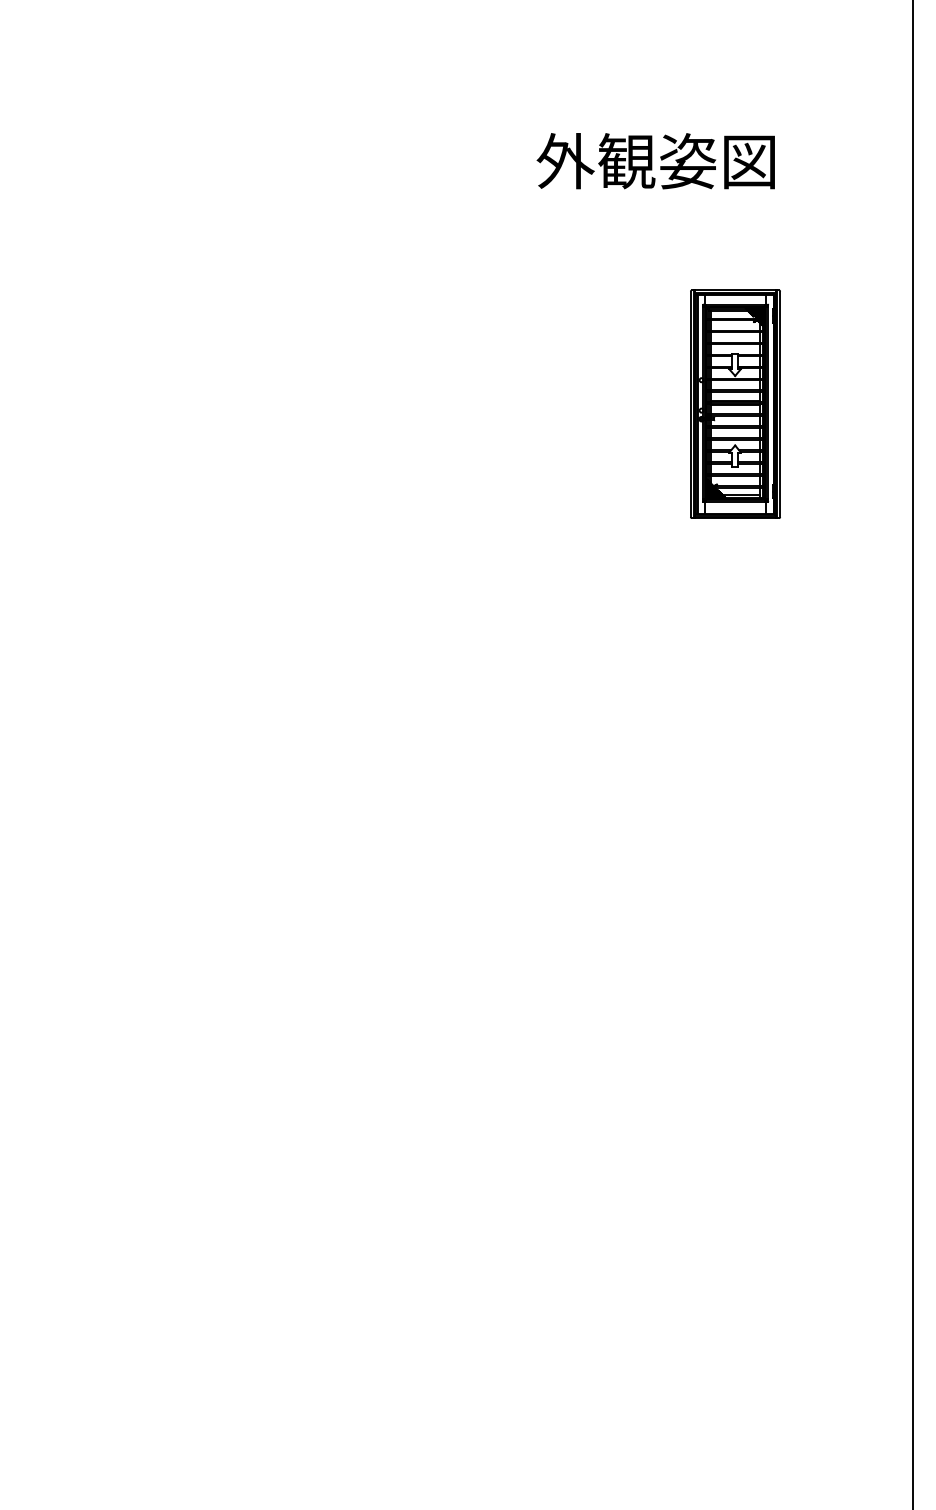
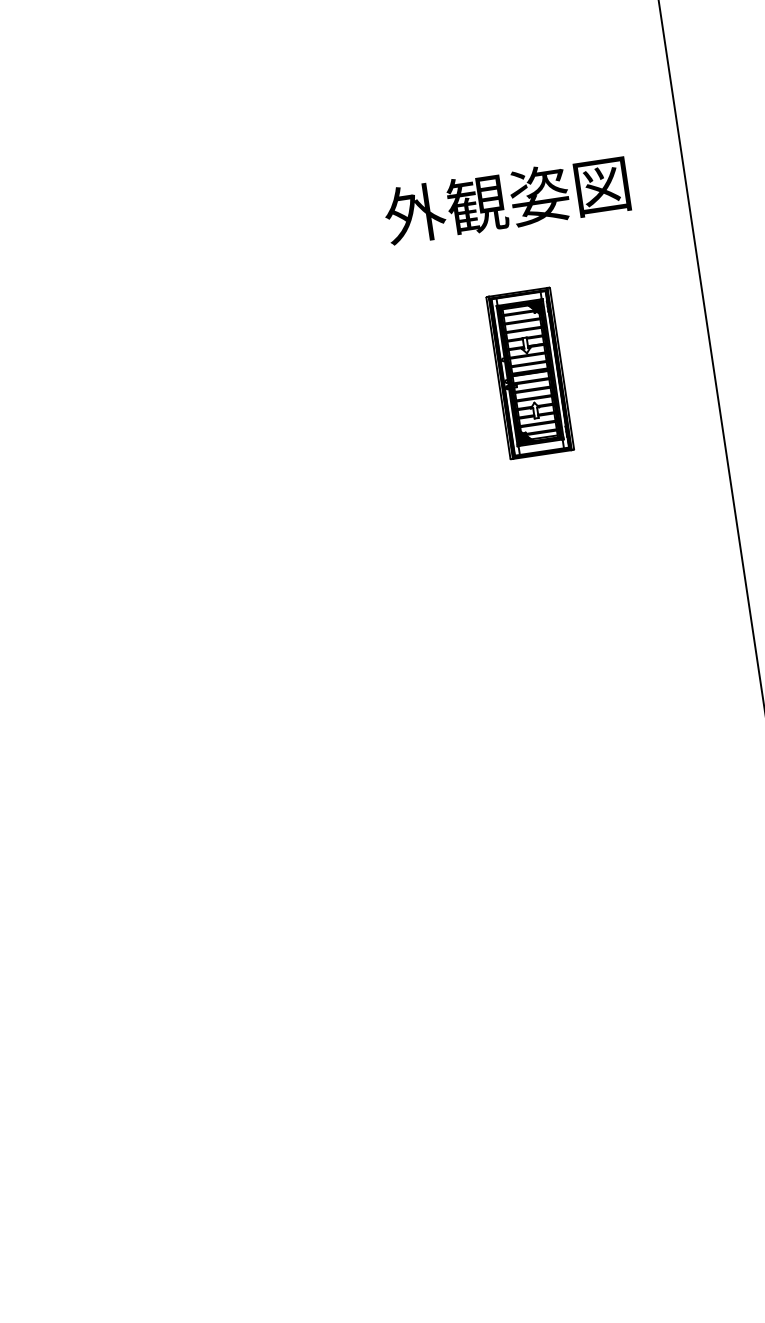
text: (655, 161) -> (506, 200), moved
part: (735, 403) -> (530, 372), size x0.7

